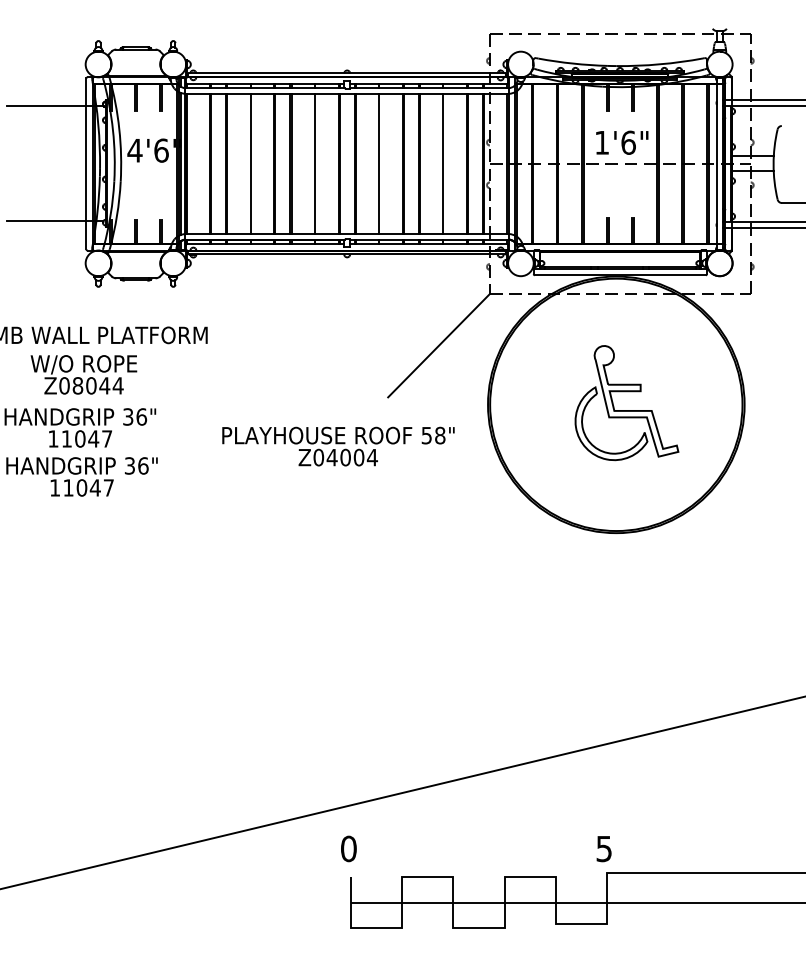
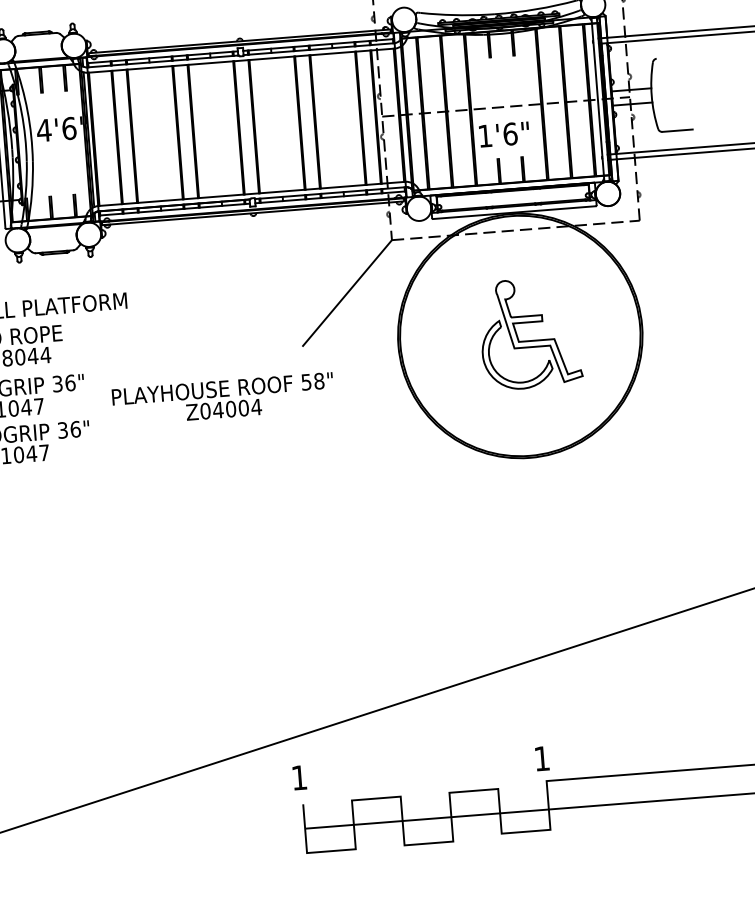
text: (622, 142) -> (504, 134), moved
line: (250, 163) -> (154, 134), removed
line: (315, 163) -> (216, 129), removed
line: (379, 163) -> (277, 124), removed
line: (443, 163) -> (338, 119), removed
text: (338, 446) -> (223, 399), moved
text: (348, 848) -> (299, 777), 0 -> 1
text: (603, 849) -> (541, 759), 5 -> 1

